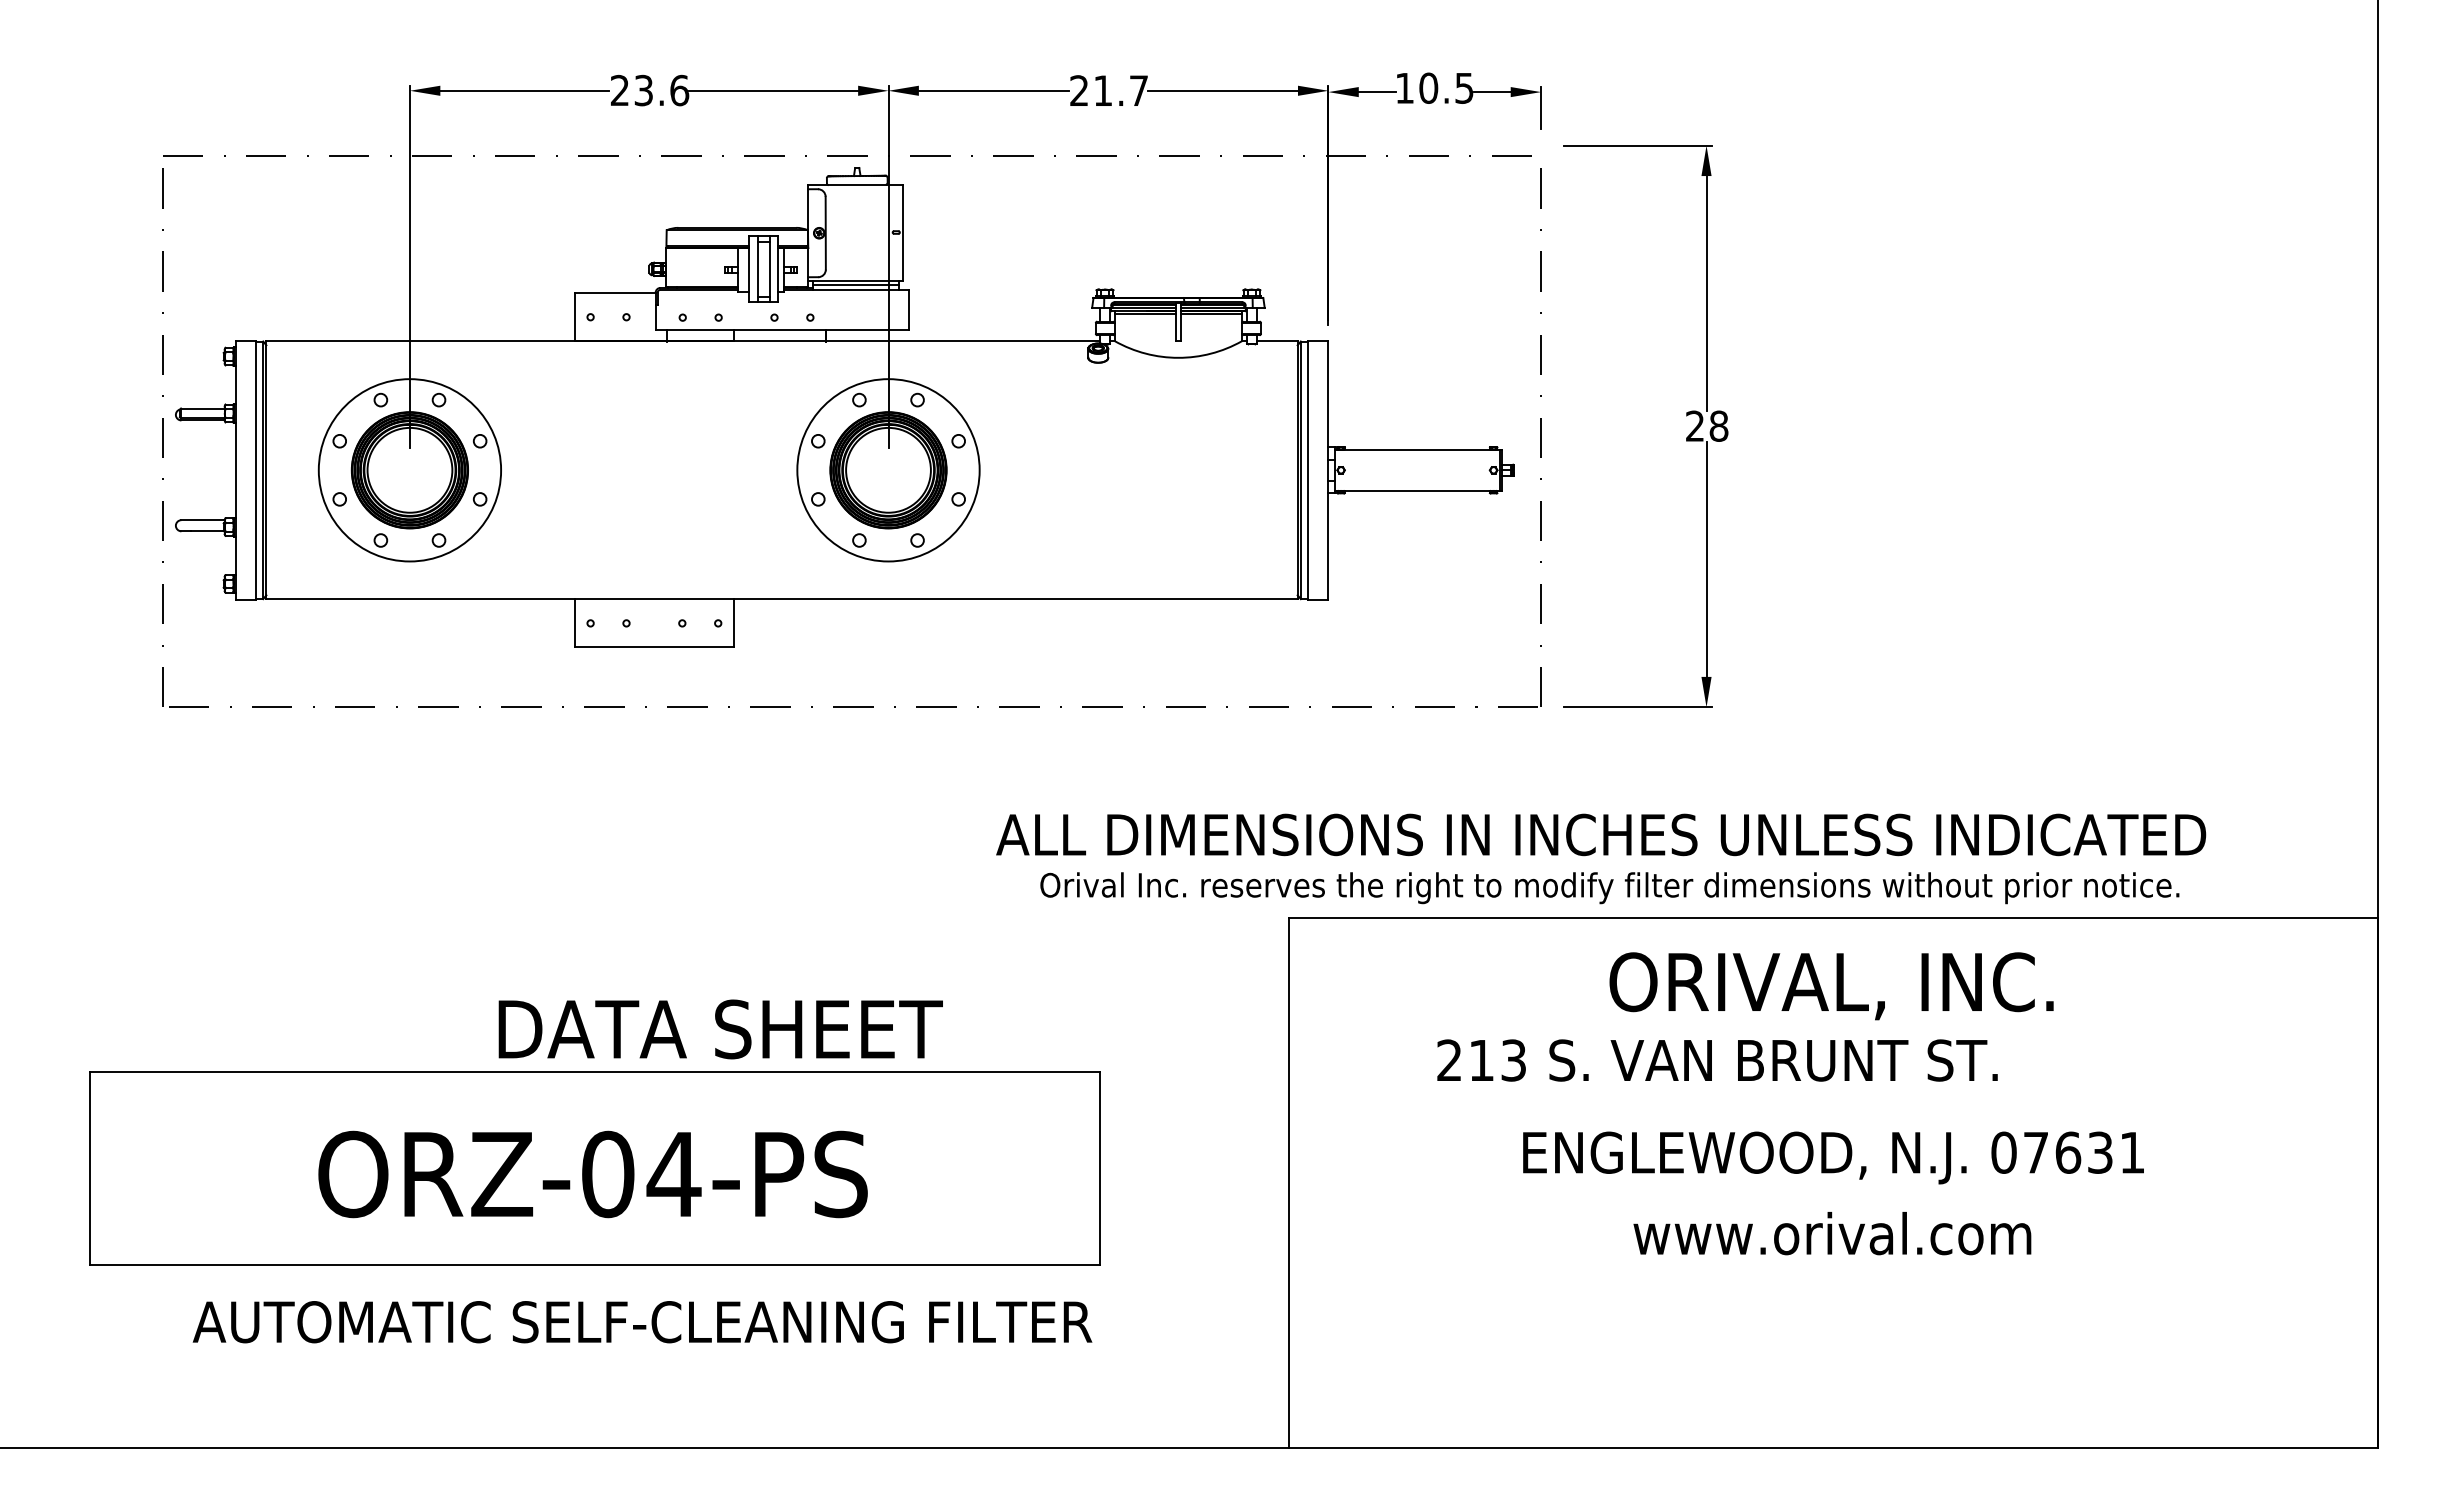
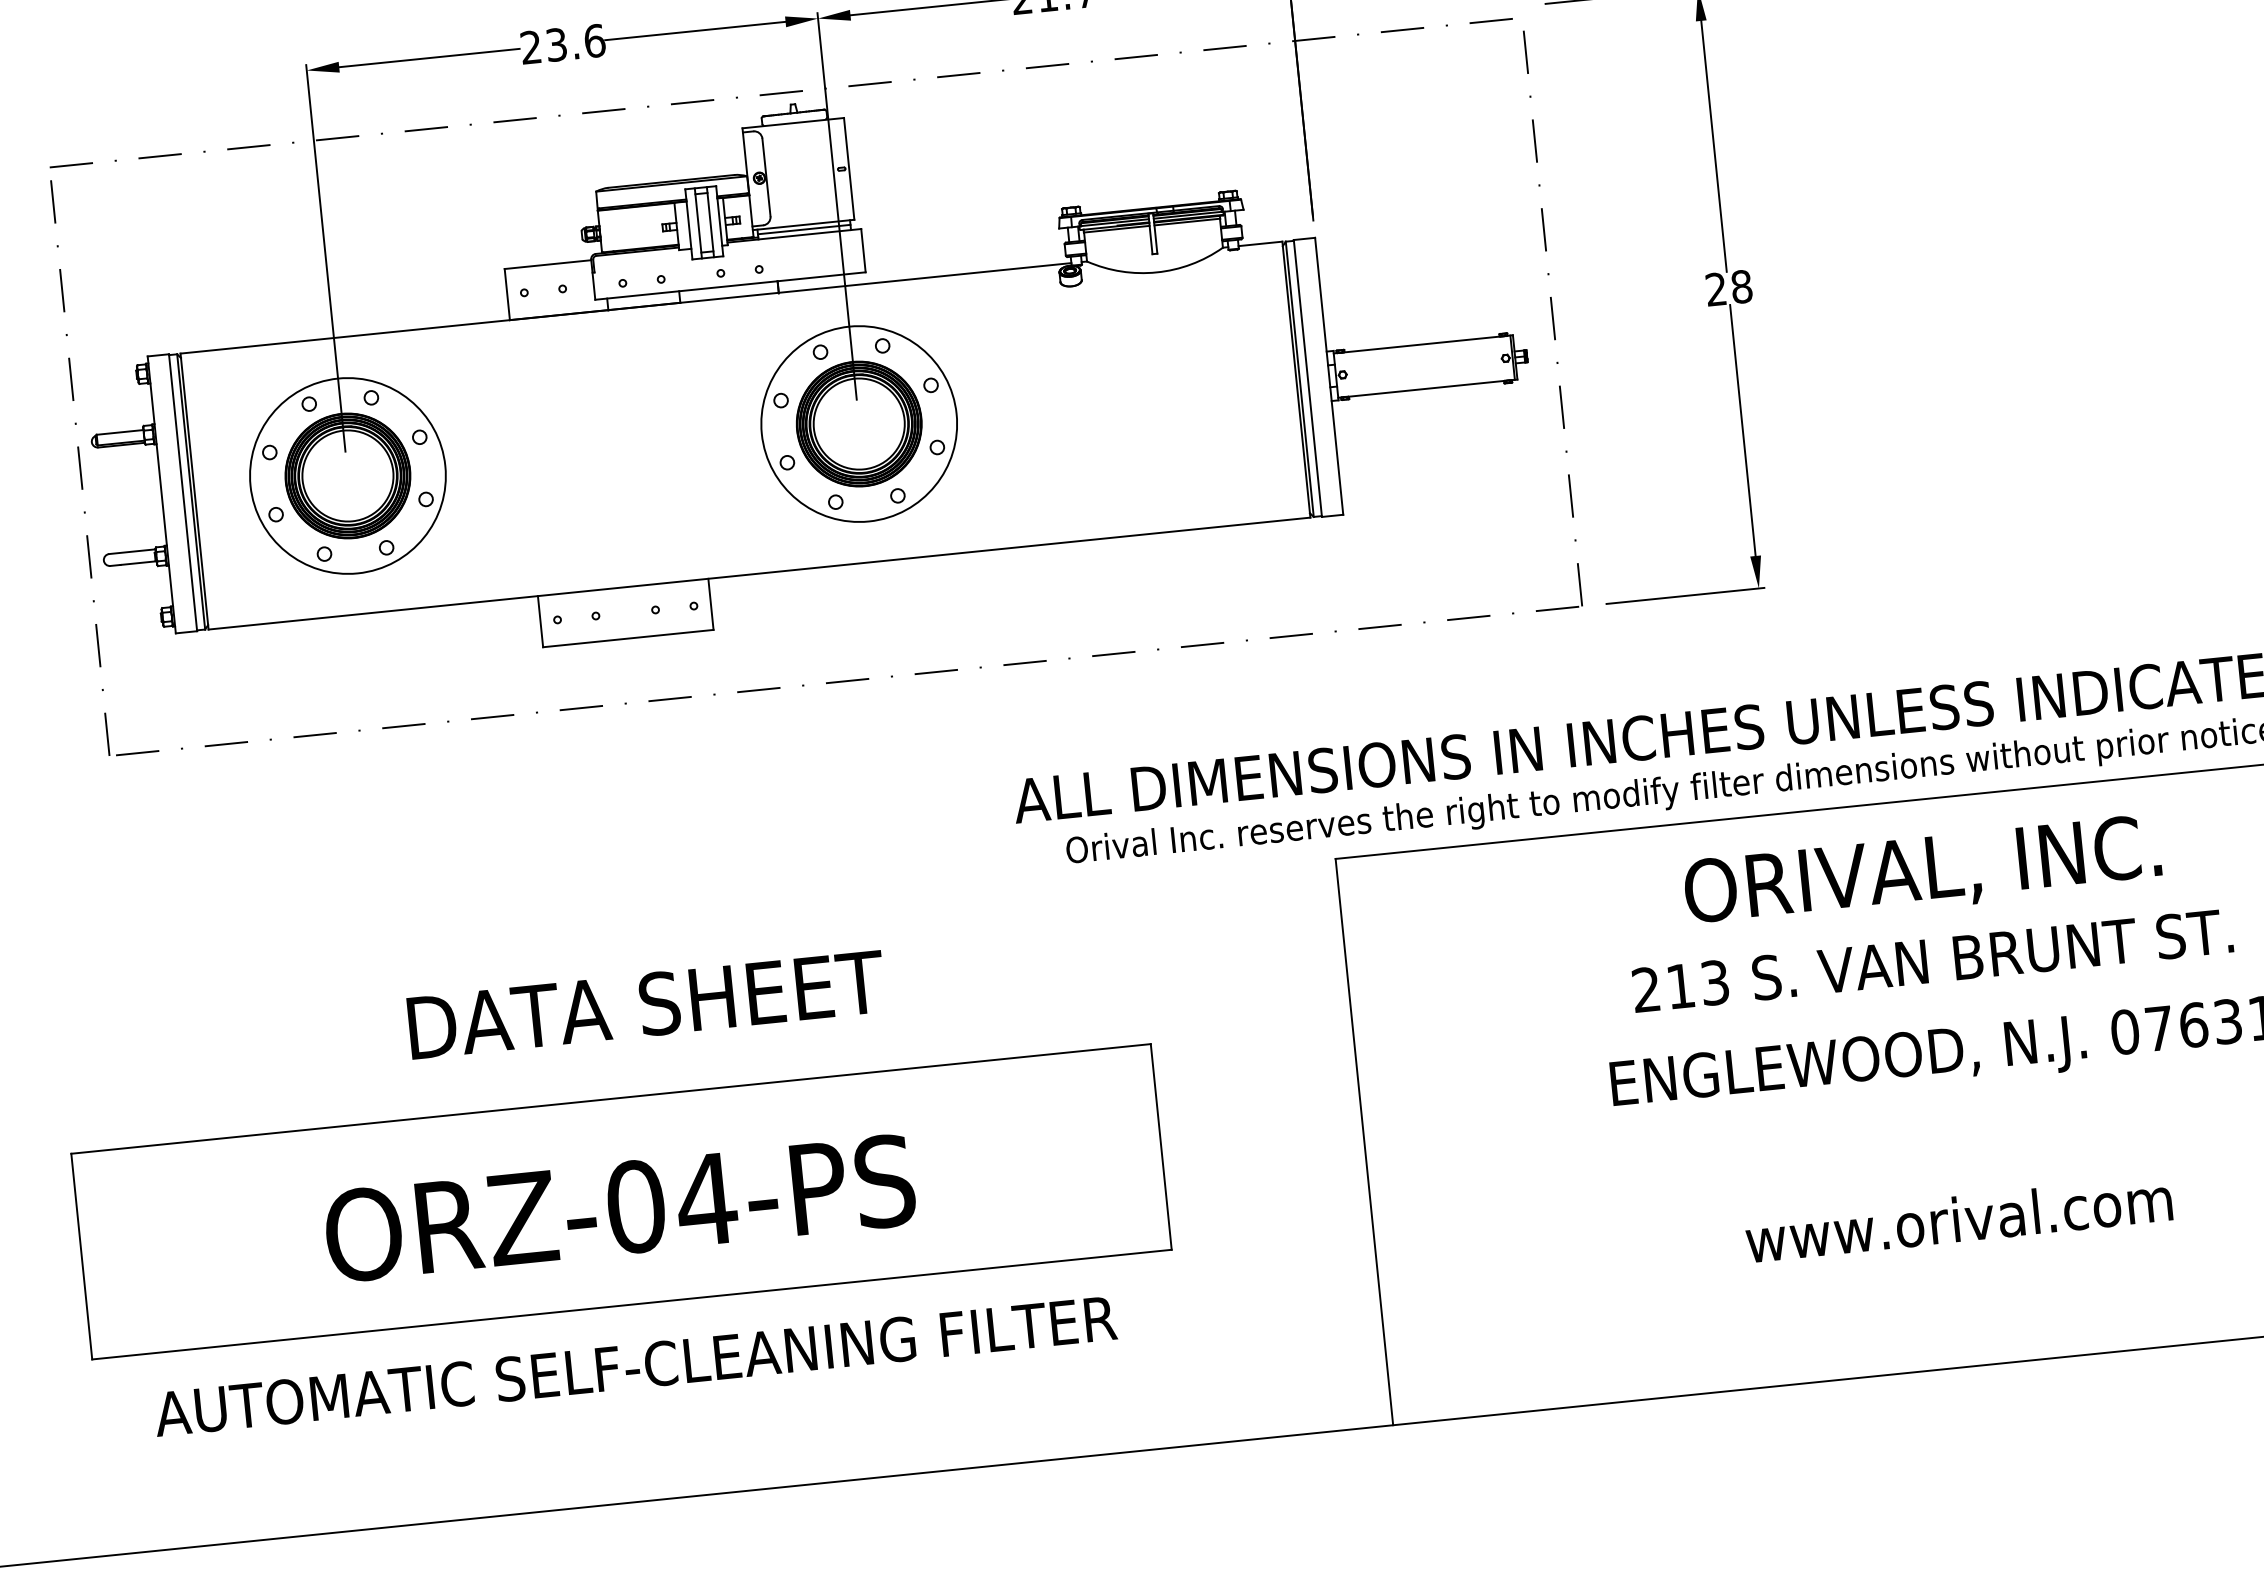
text: (720, 1029) -> (646, 1005), moved
text: (1717, 1060) -> (1932, 960), moved
text: (1832, 1233) -> (1958, 1219), moved
text: (642, 1322) -> (635, 1366), moved

